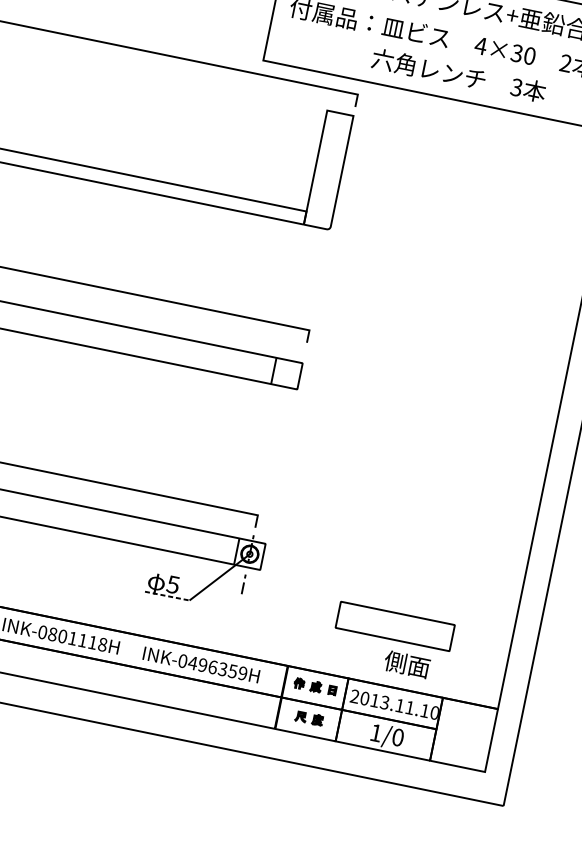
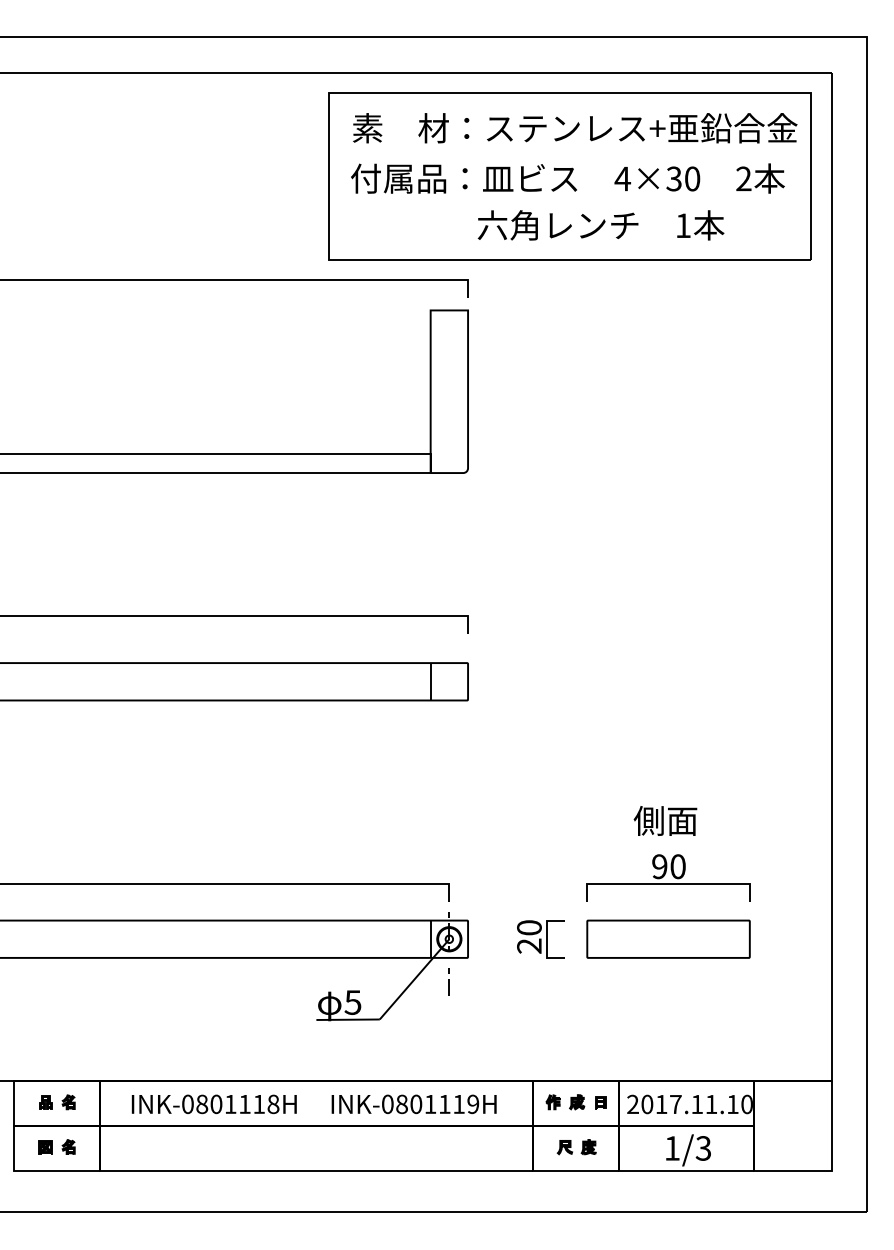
text: (516, 87) -> (682, 225), 3 -> 1
part: (412, 542) -> (668, 877), added
part: (313, 567) -> (540, 939), added
line: (167, 596) -> (348, 1019), dashed -> solid
part: (395, 625) -> (668, 938), moved
text: (407, 664) -> (665, 820), moved
text: (212, 667) -> (429, 1104), INK-0496359H -> INK-0801119H
text: (384, 702) -> (675, 1104), 2013.11.10 -> 2017.11.10
text: (397, 737) -> (703, 1148), 1/0 -> 1/3

